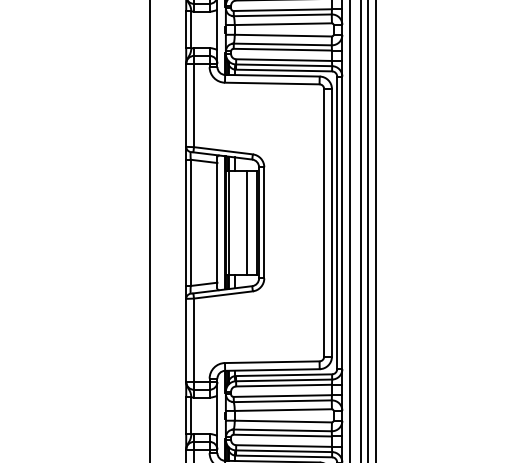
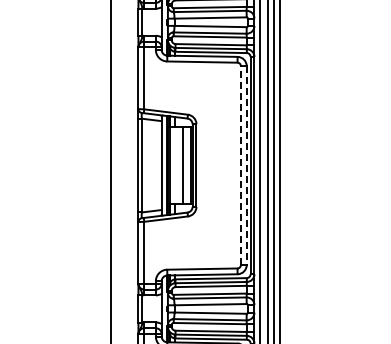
line: (323, 222) -> (240, 165), solid -> dashed
line: (331, 224) -> (246, 166), solid -> dashed

